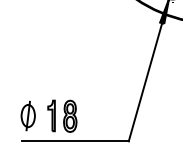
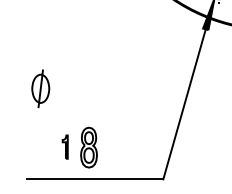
part: (27, 115) -> (39, 88), moved
part: (51, 115) -> (65, 146), size x0.6

